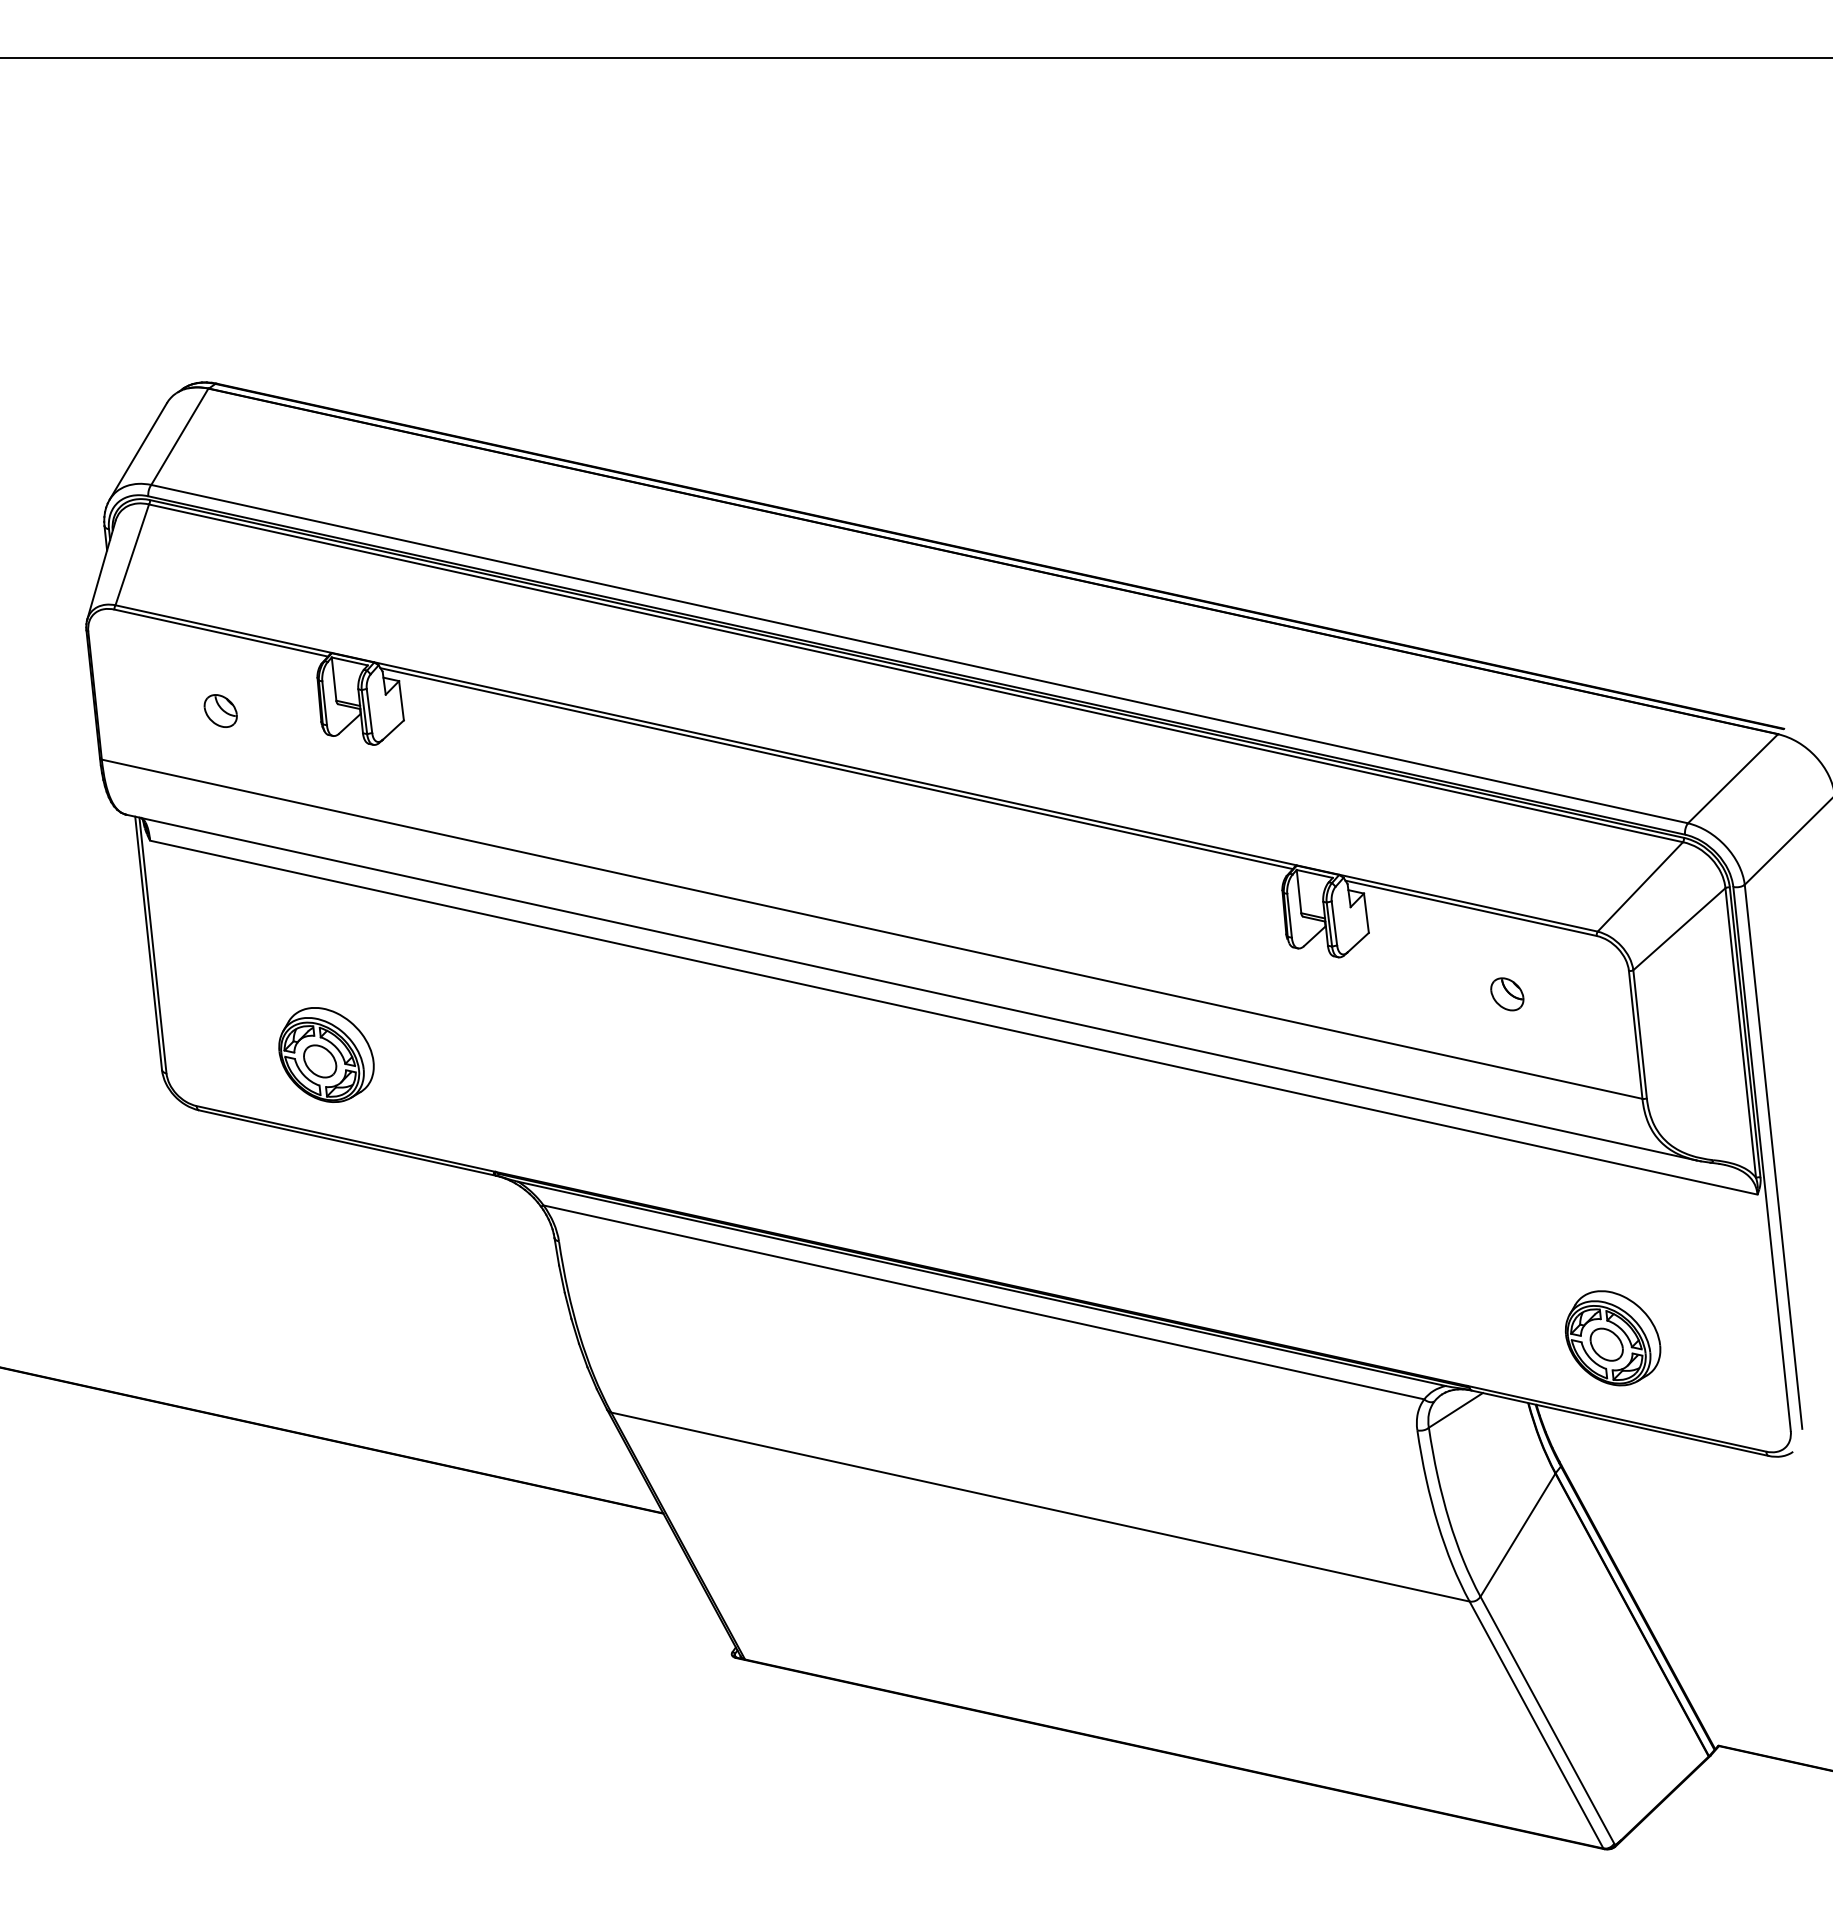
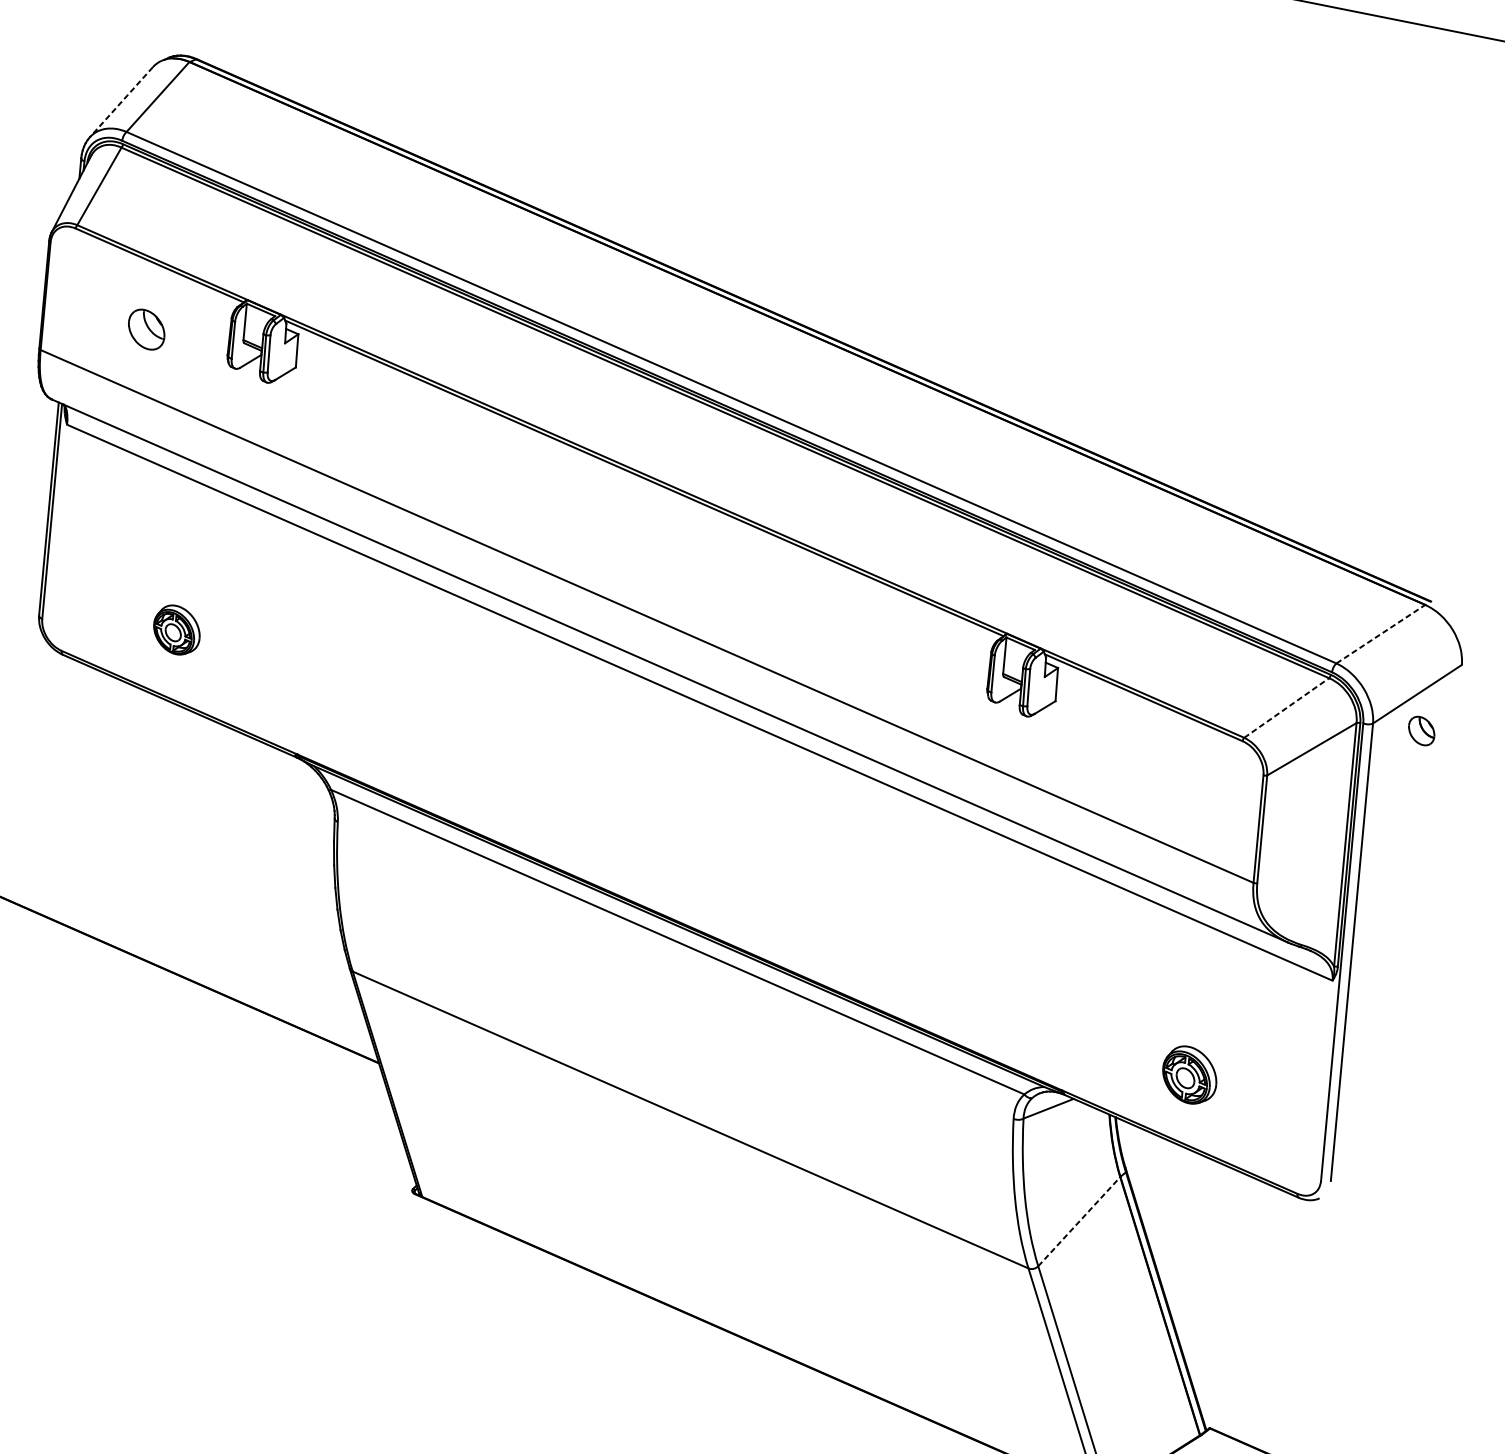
line: (138, 451) -> (121, 102), solid -> dashed
part: (220, 710) -> (146, 329), size x1.4
line: (1733, 778) -> (1381, 634), solid -> dashed
line: (1640, 886) -> (1286, 707), solid -> dashed
part: (1507, 994) -> (1421, 731), moved
part: (326, 1054) -> (177, 629), size x0.6
part: (1612, 1338) -> (1189, 1075), size x0.7
line: (1518, 1534) -> (1079, 1221), solid -> dashed

